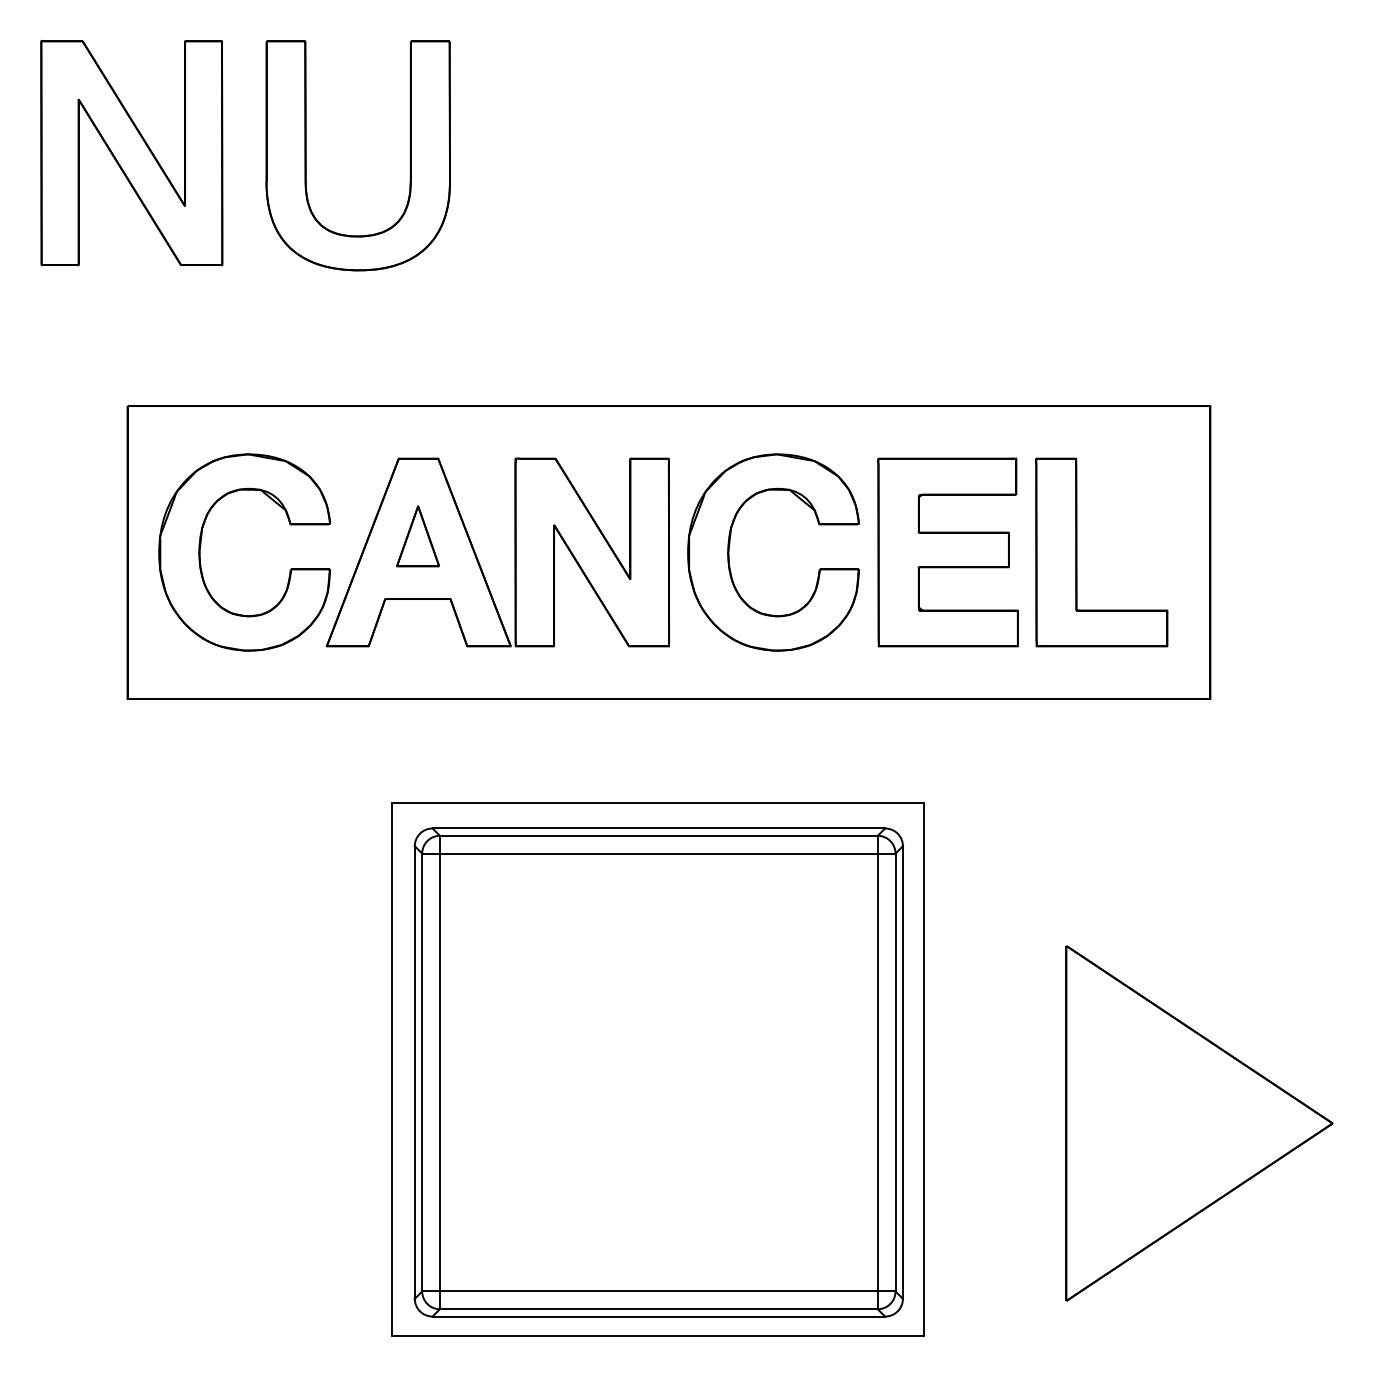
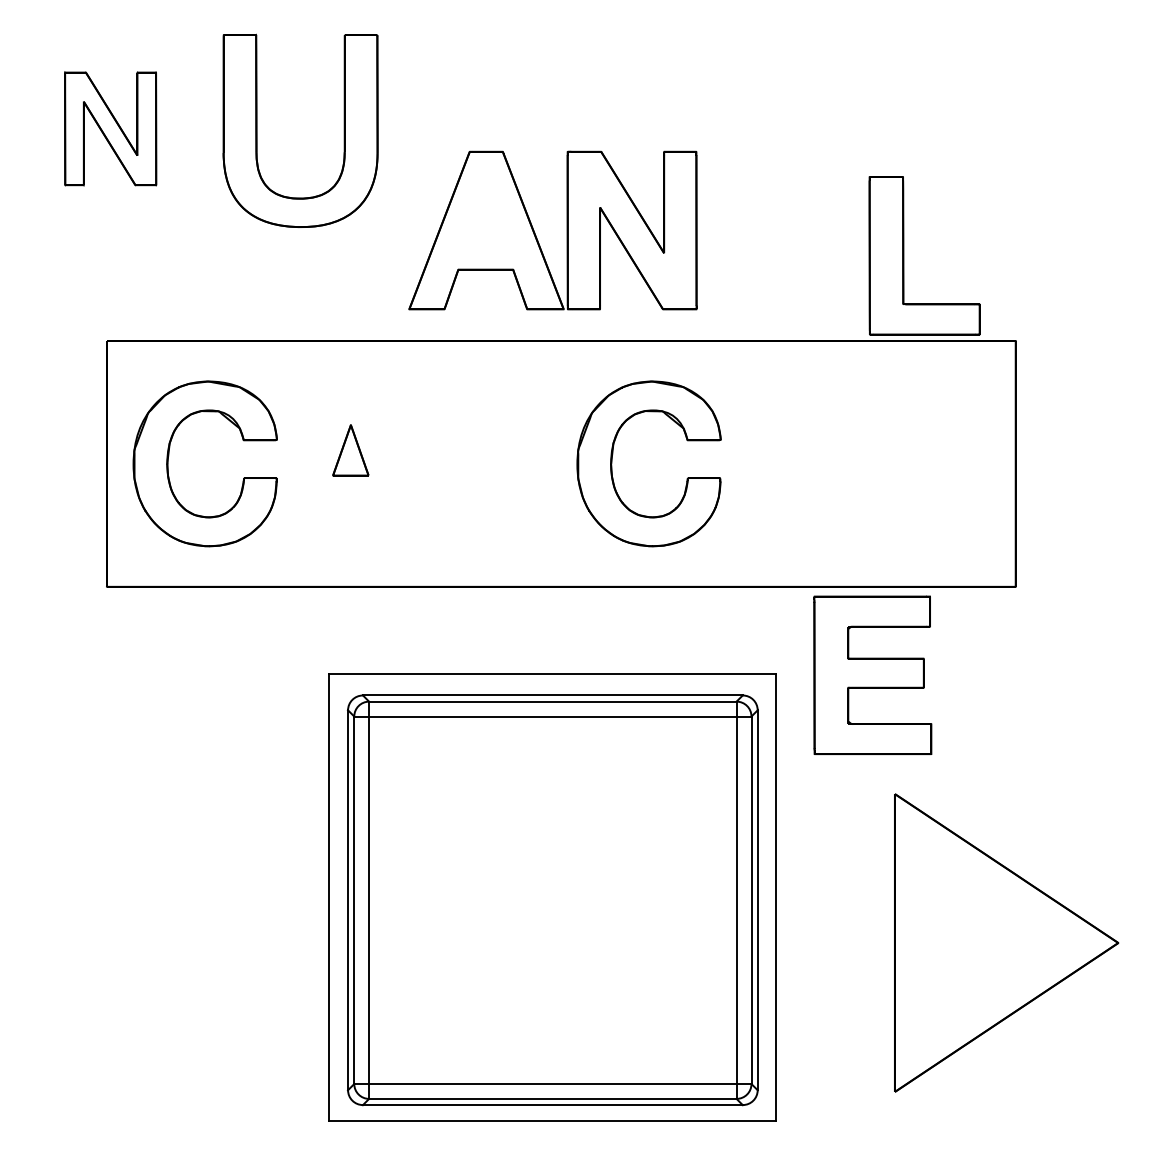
part: (131, 153) -> (110, 129), size x0.6
part: (514, 552) -> (566, 230), moved
part: (947, 552) -> (872, 675), moved
part: (1077, 552) -> (904, 255), moved

